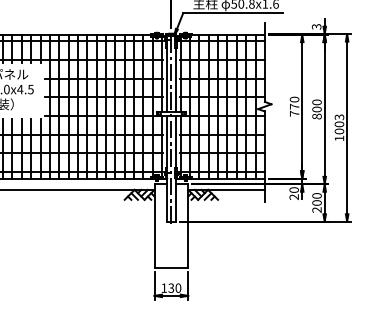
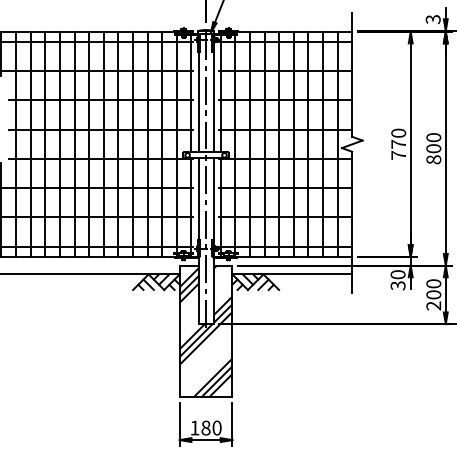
text: (294, 197) -> (398, 286), 20 -> 30
hatch: (171, 226) -> (206, 331), added
text: (171, 287) -> (206, 426), 130 -> 180

